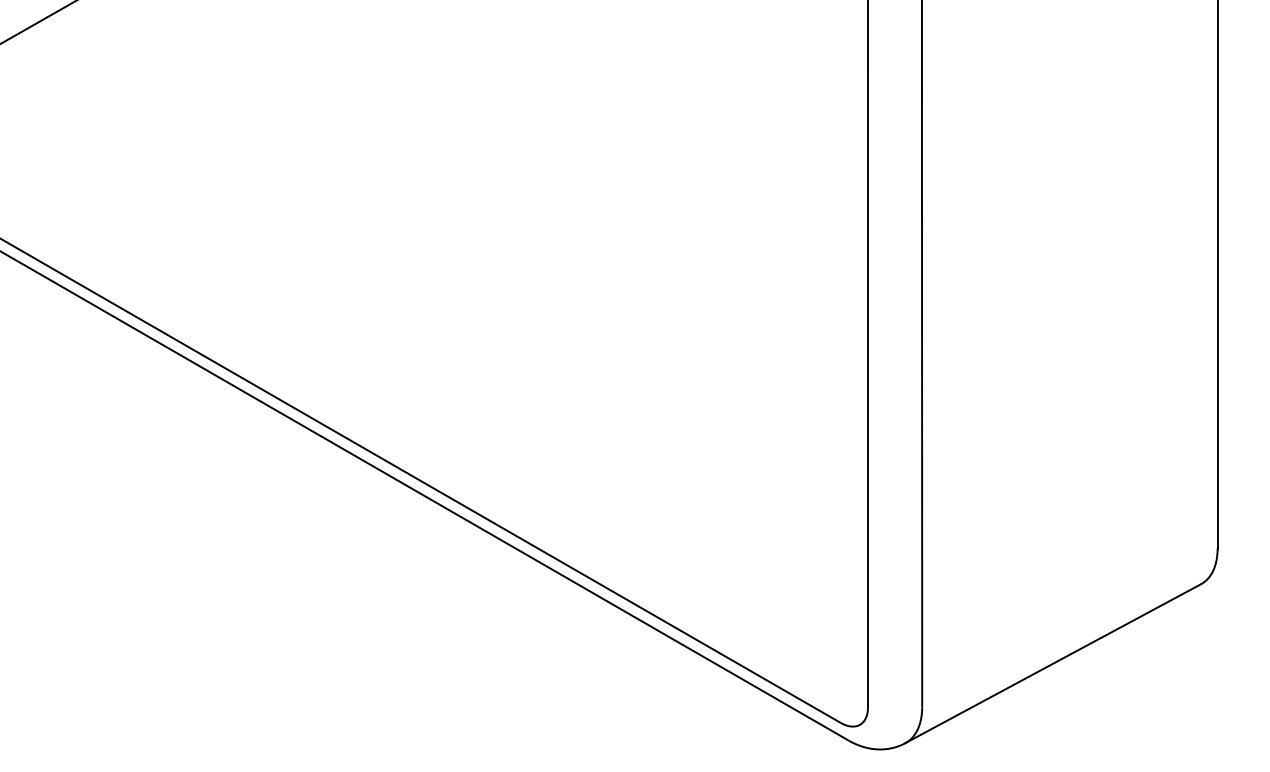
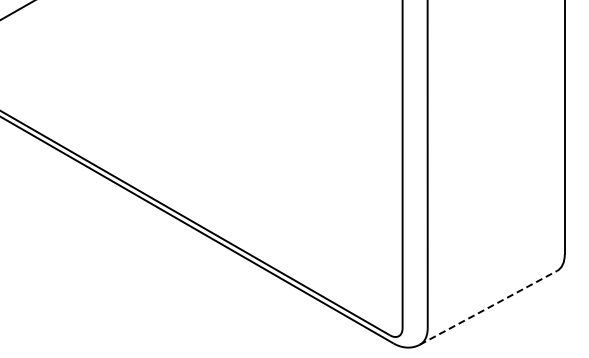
line: (1053, 662) -> (488, 307), solid -> dashed

